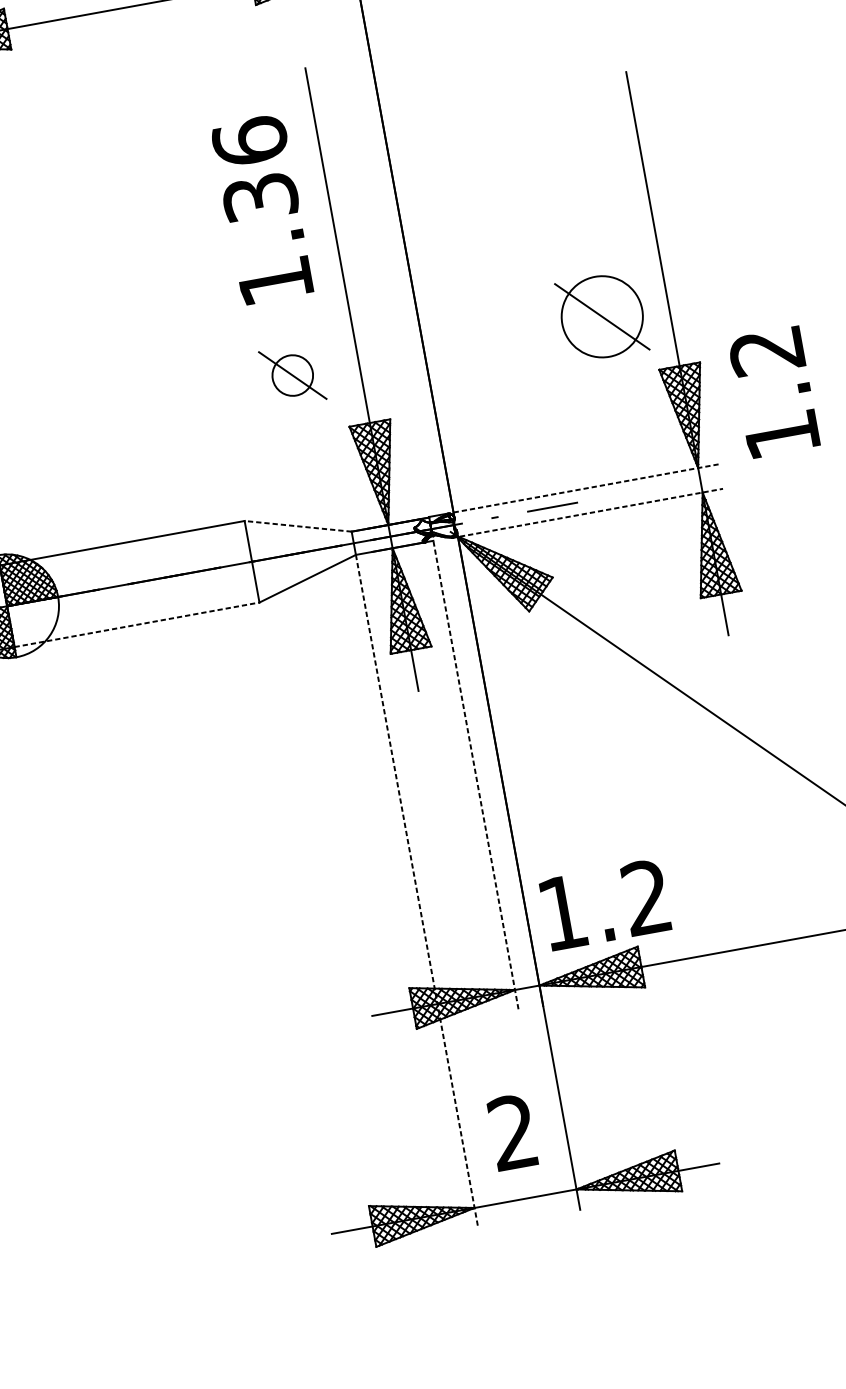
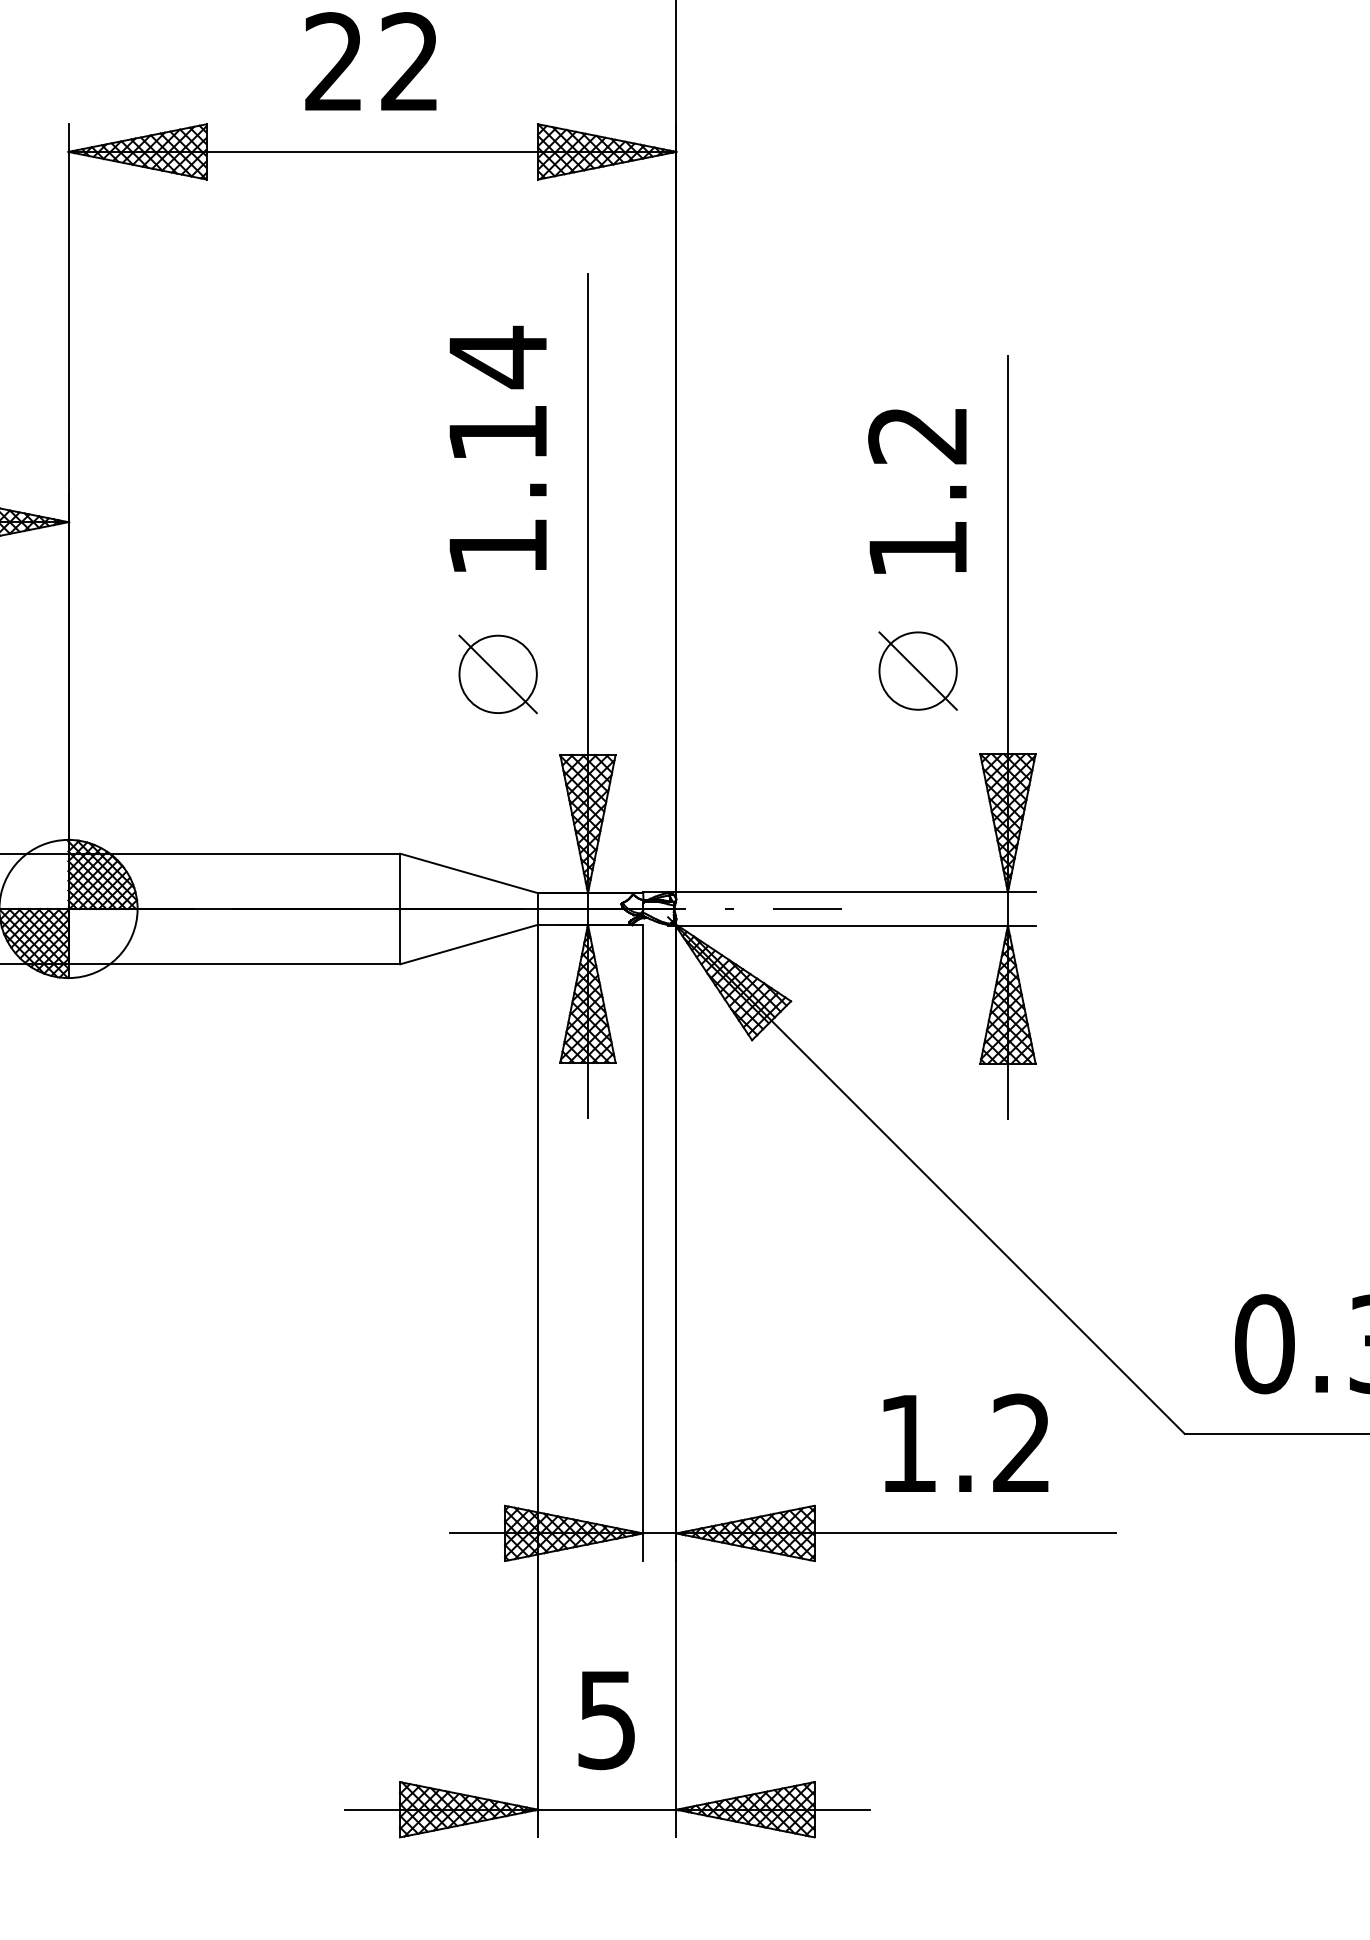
text: (255, 168) -> (498, 393), 1.36 -> 1.14
part: (601, 316) -> (917, 670), size x0.71
circle: (292, 375) -> (497, 674), size x1.43
text: (774, 392) -> (917, 491), moved
line: (582, 489) -> (851, 892), dashed -> solid
line: (587, 513) -> (851, 925), dashed -> solid
line: (298, 526) -> (469, 873), dashed -> solid
line: (137, 624) -> (234, 964), dashed -> solid
line: (476, 776) -> (643, 1243), dashed -> solid
line: (417, 891) -> (538, 1381), dashed -> solid
text: (604, 904) -> (965, 1442), moved
text: (512, 1132) -> (606, 1719), 2 -> 5

